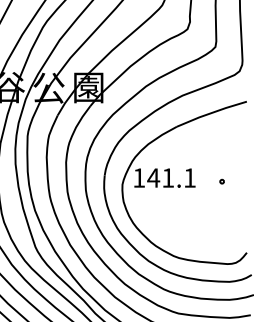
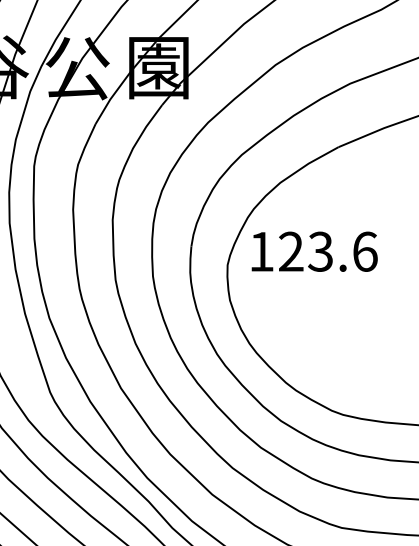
text: (171, 177) -> (327, 250), 141.1 -> 123.6

